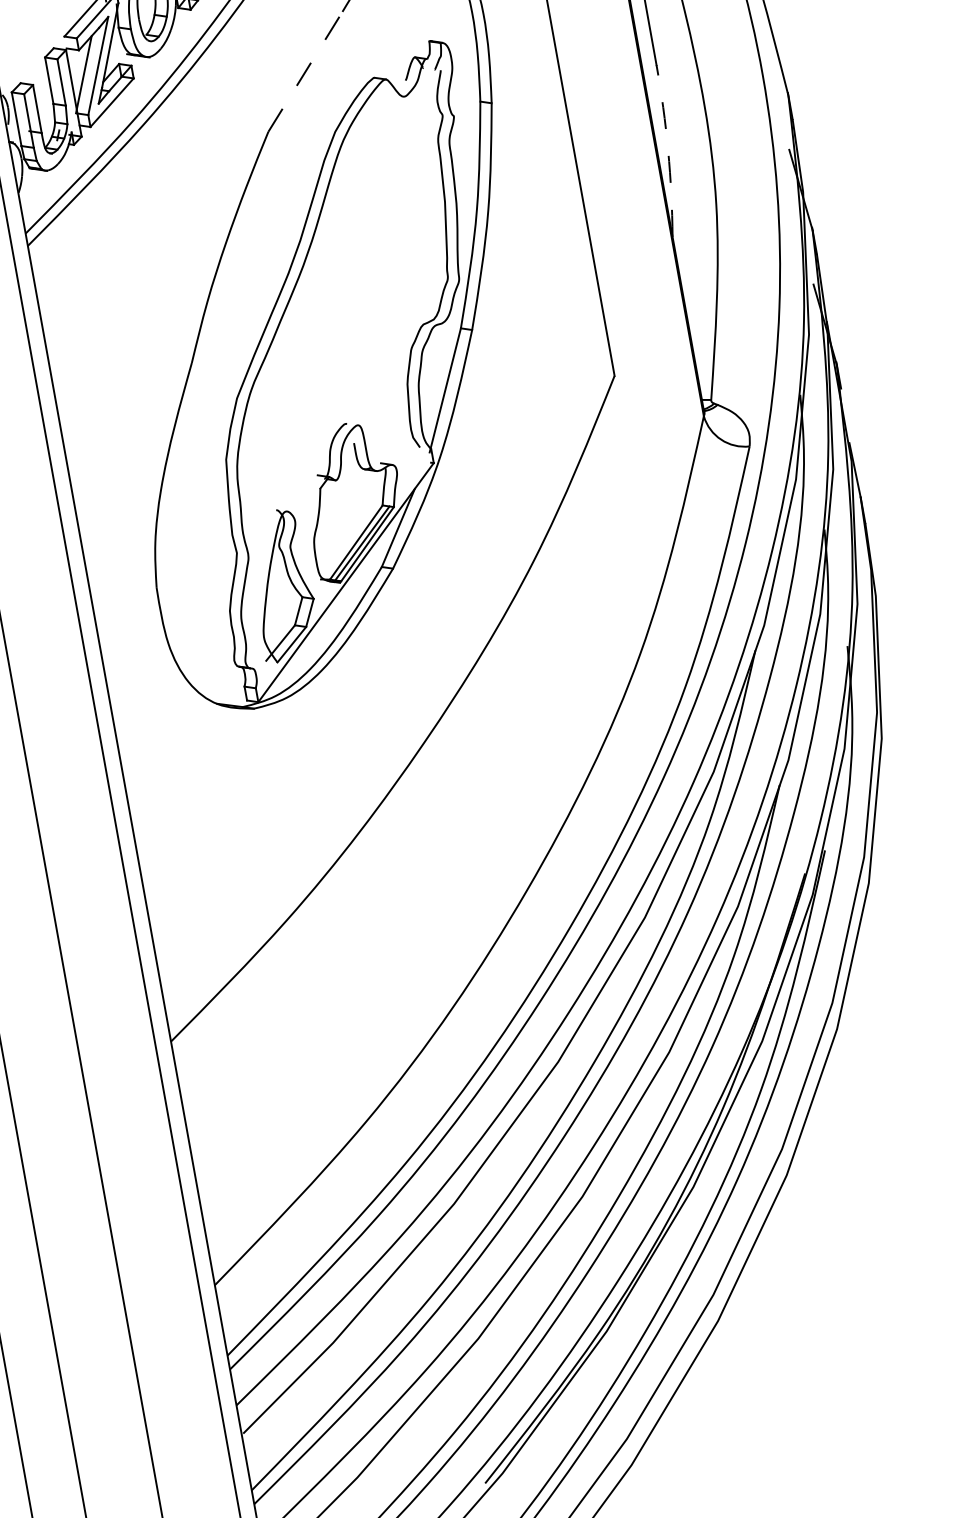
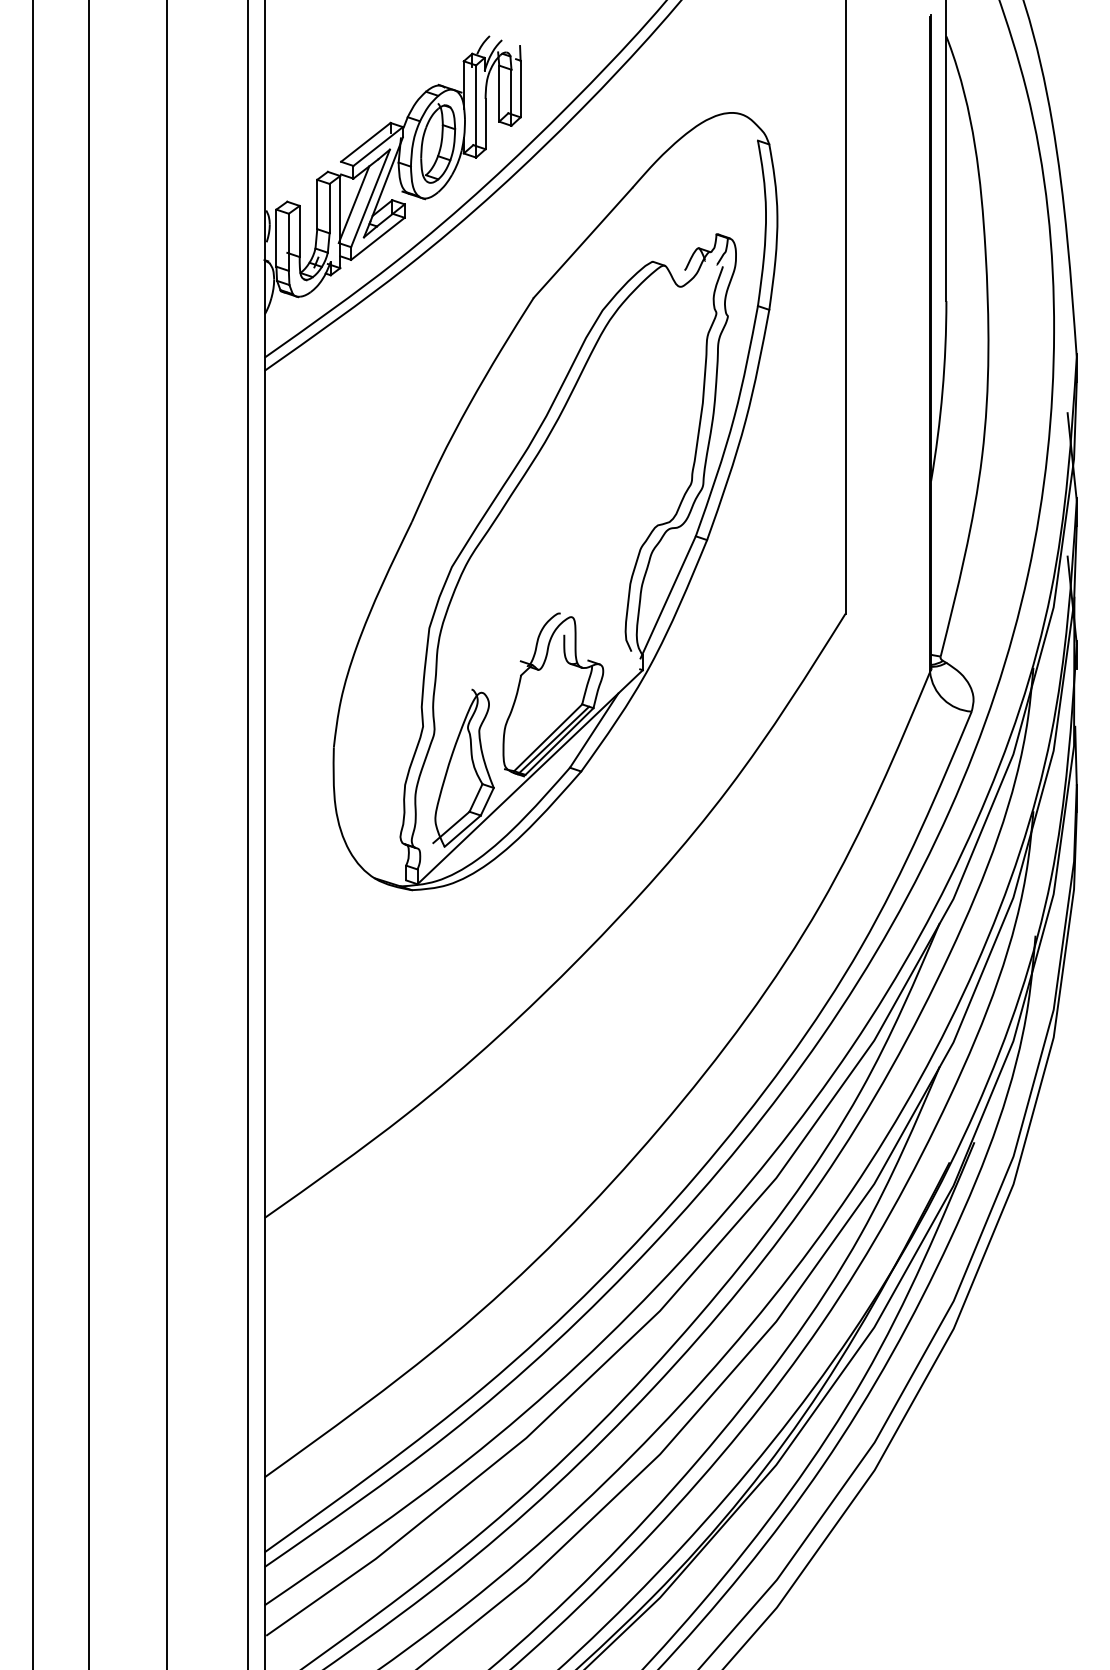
line: (305, 71) -> (583, 242), dashed -> solid
arc: (668, 150) -> (942, 391), dashed -> solid

